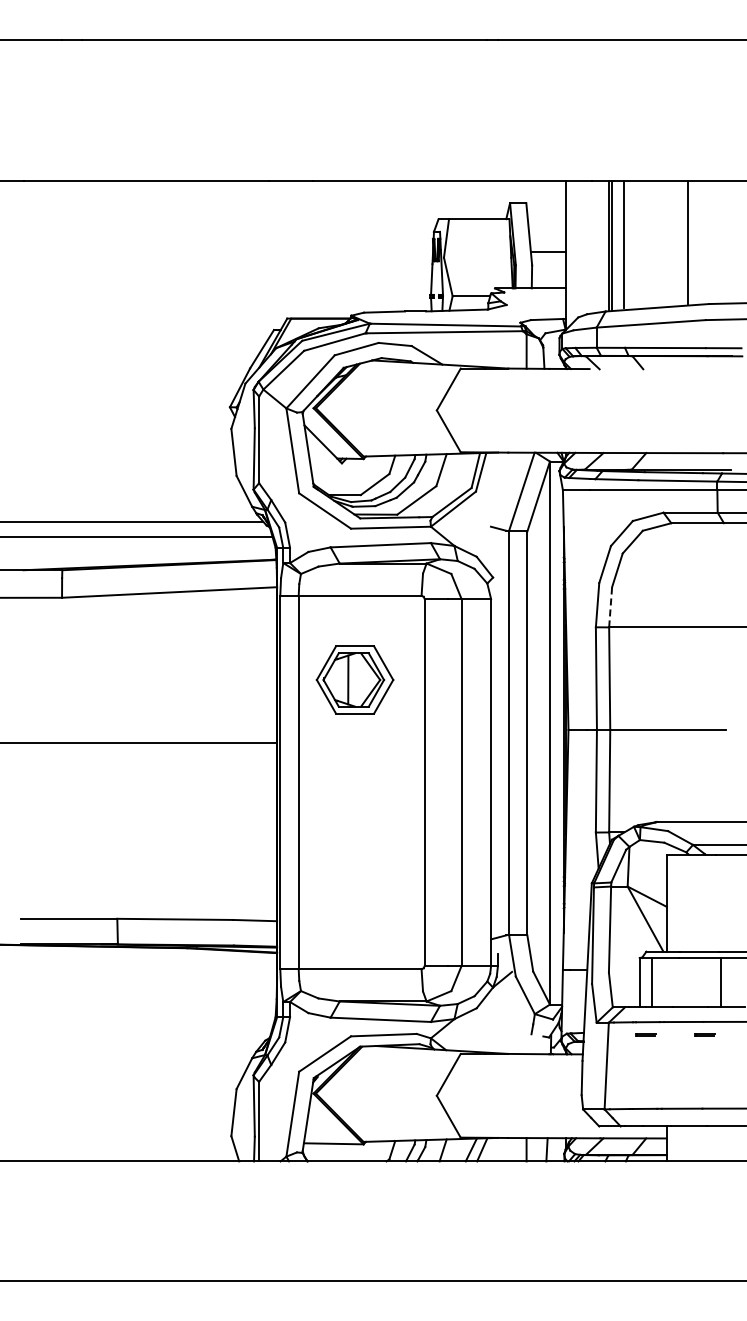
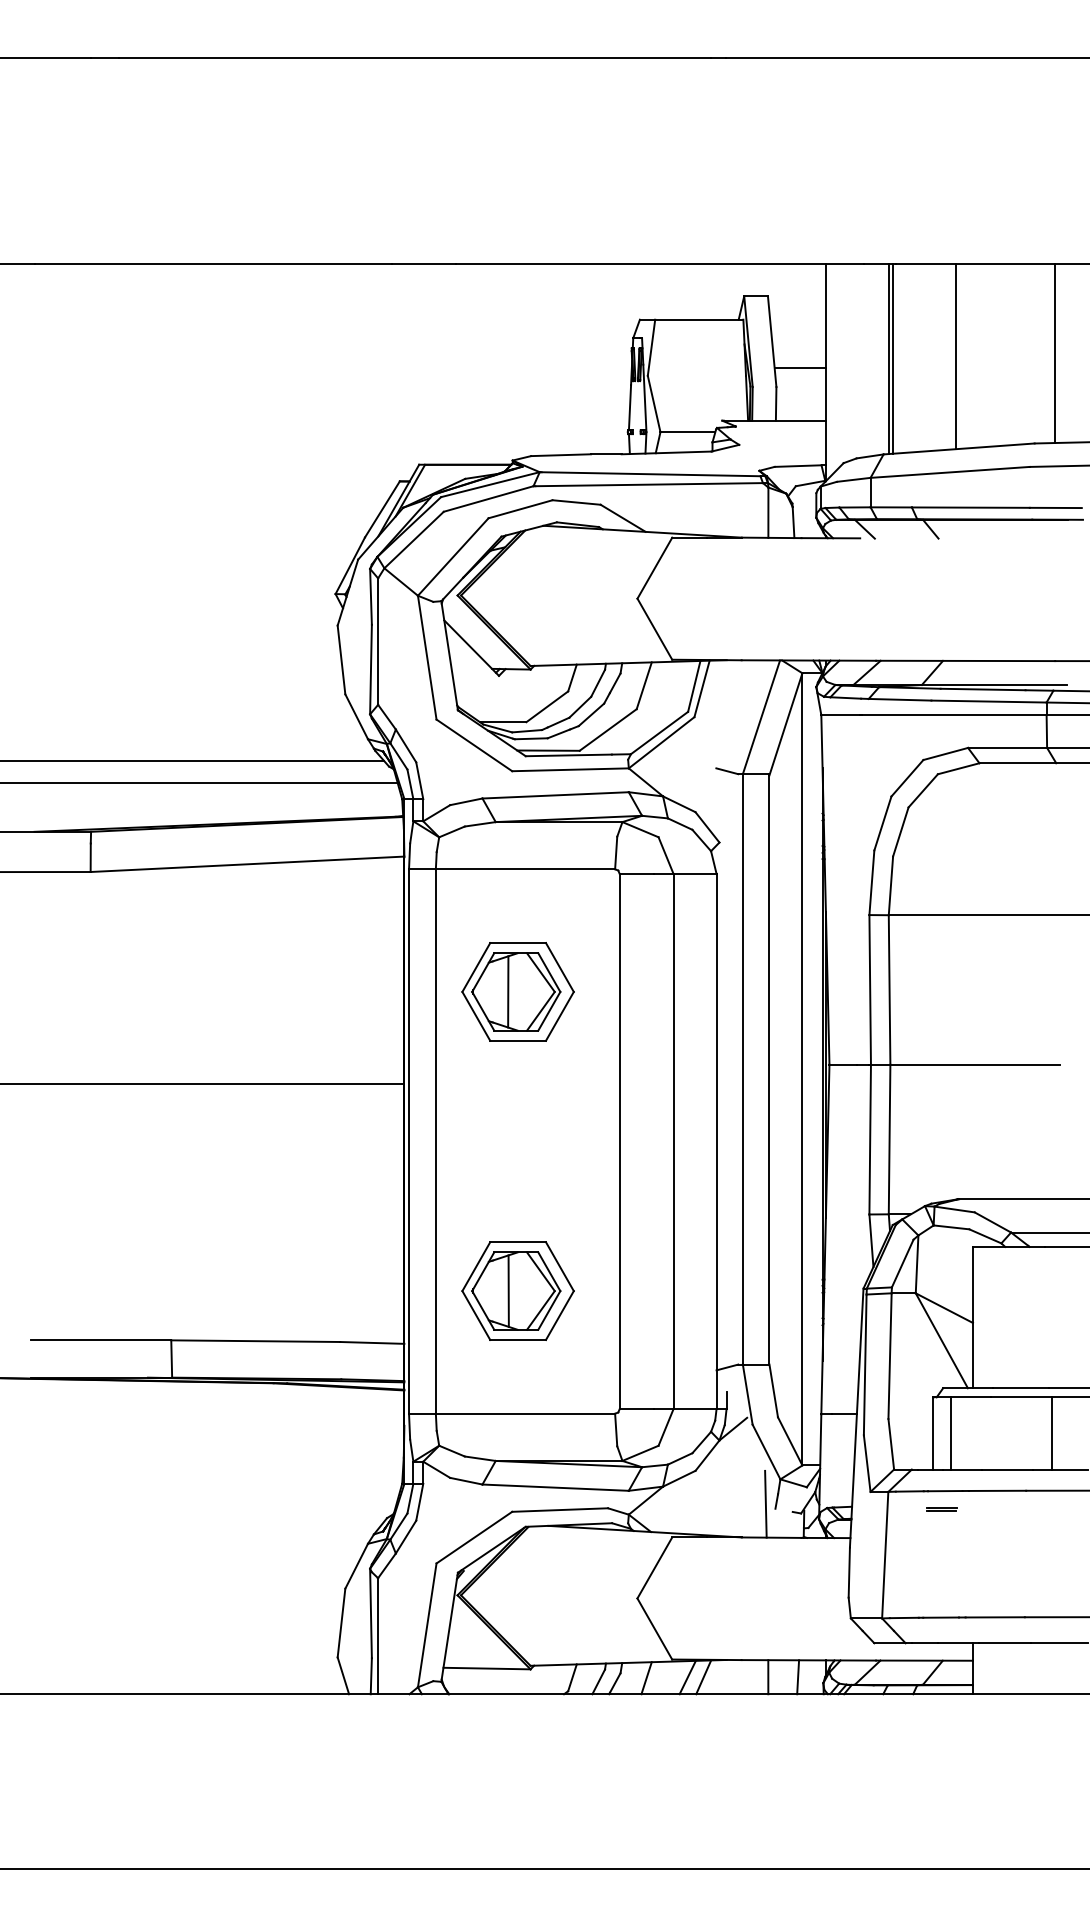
line: (687, 241) -> (1054, 352), moved
line: (624, 243) -> (956, 355), moved
line: (610, 606) -> (890, 884), dashed -> solid
part: (354, 884) -> (517, 1290), added
line: (524, 1031) -> (765, 1504), added
line: (704, 1034) -> (1027, 1509), removed

